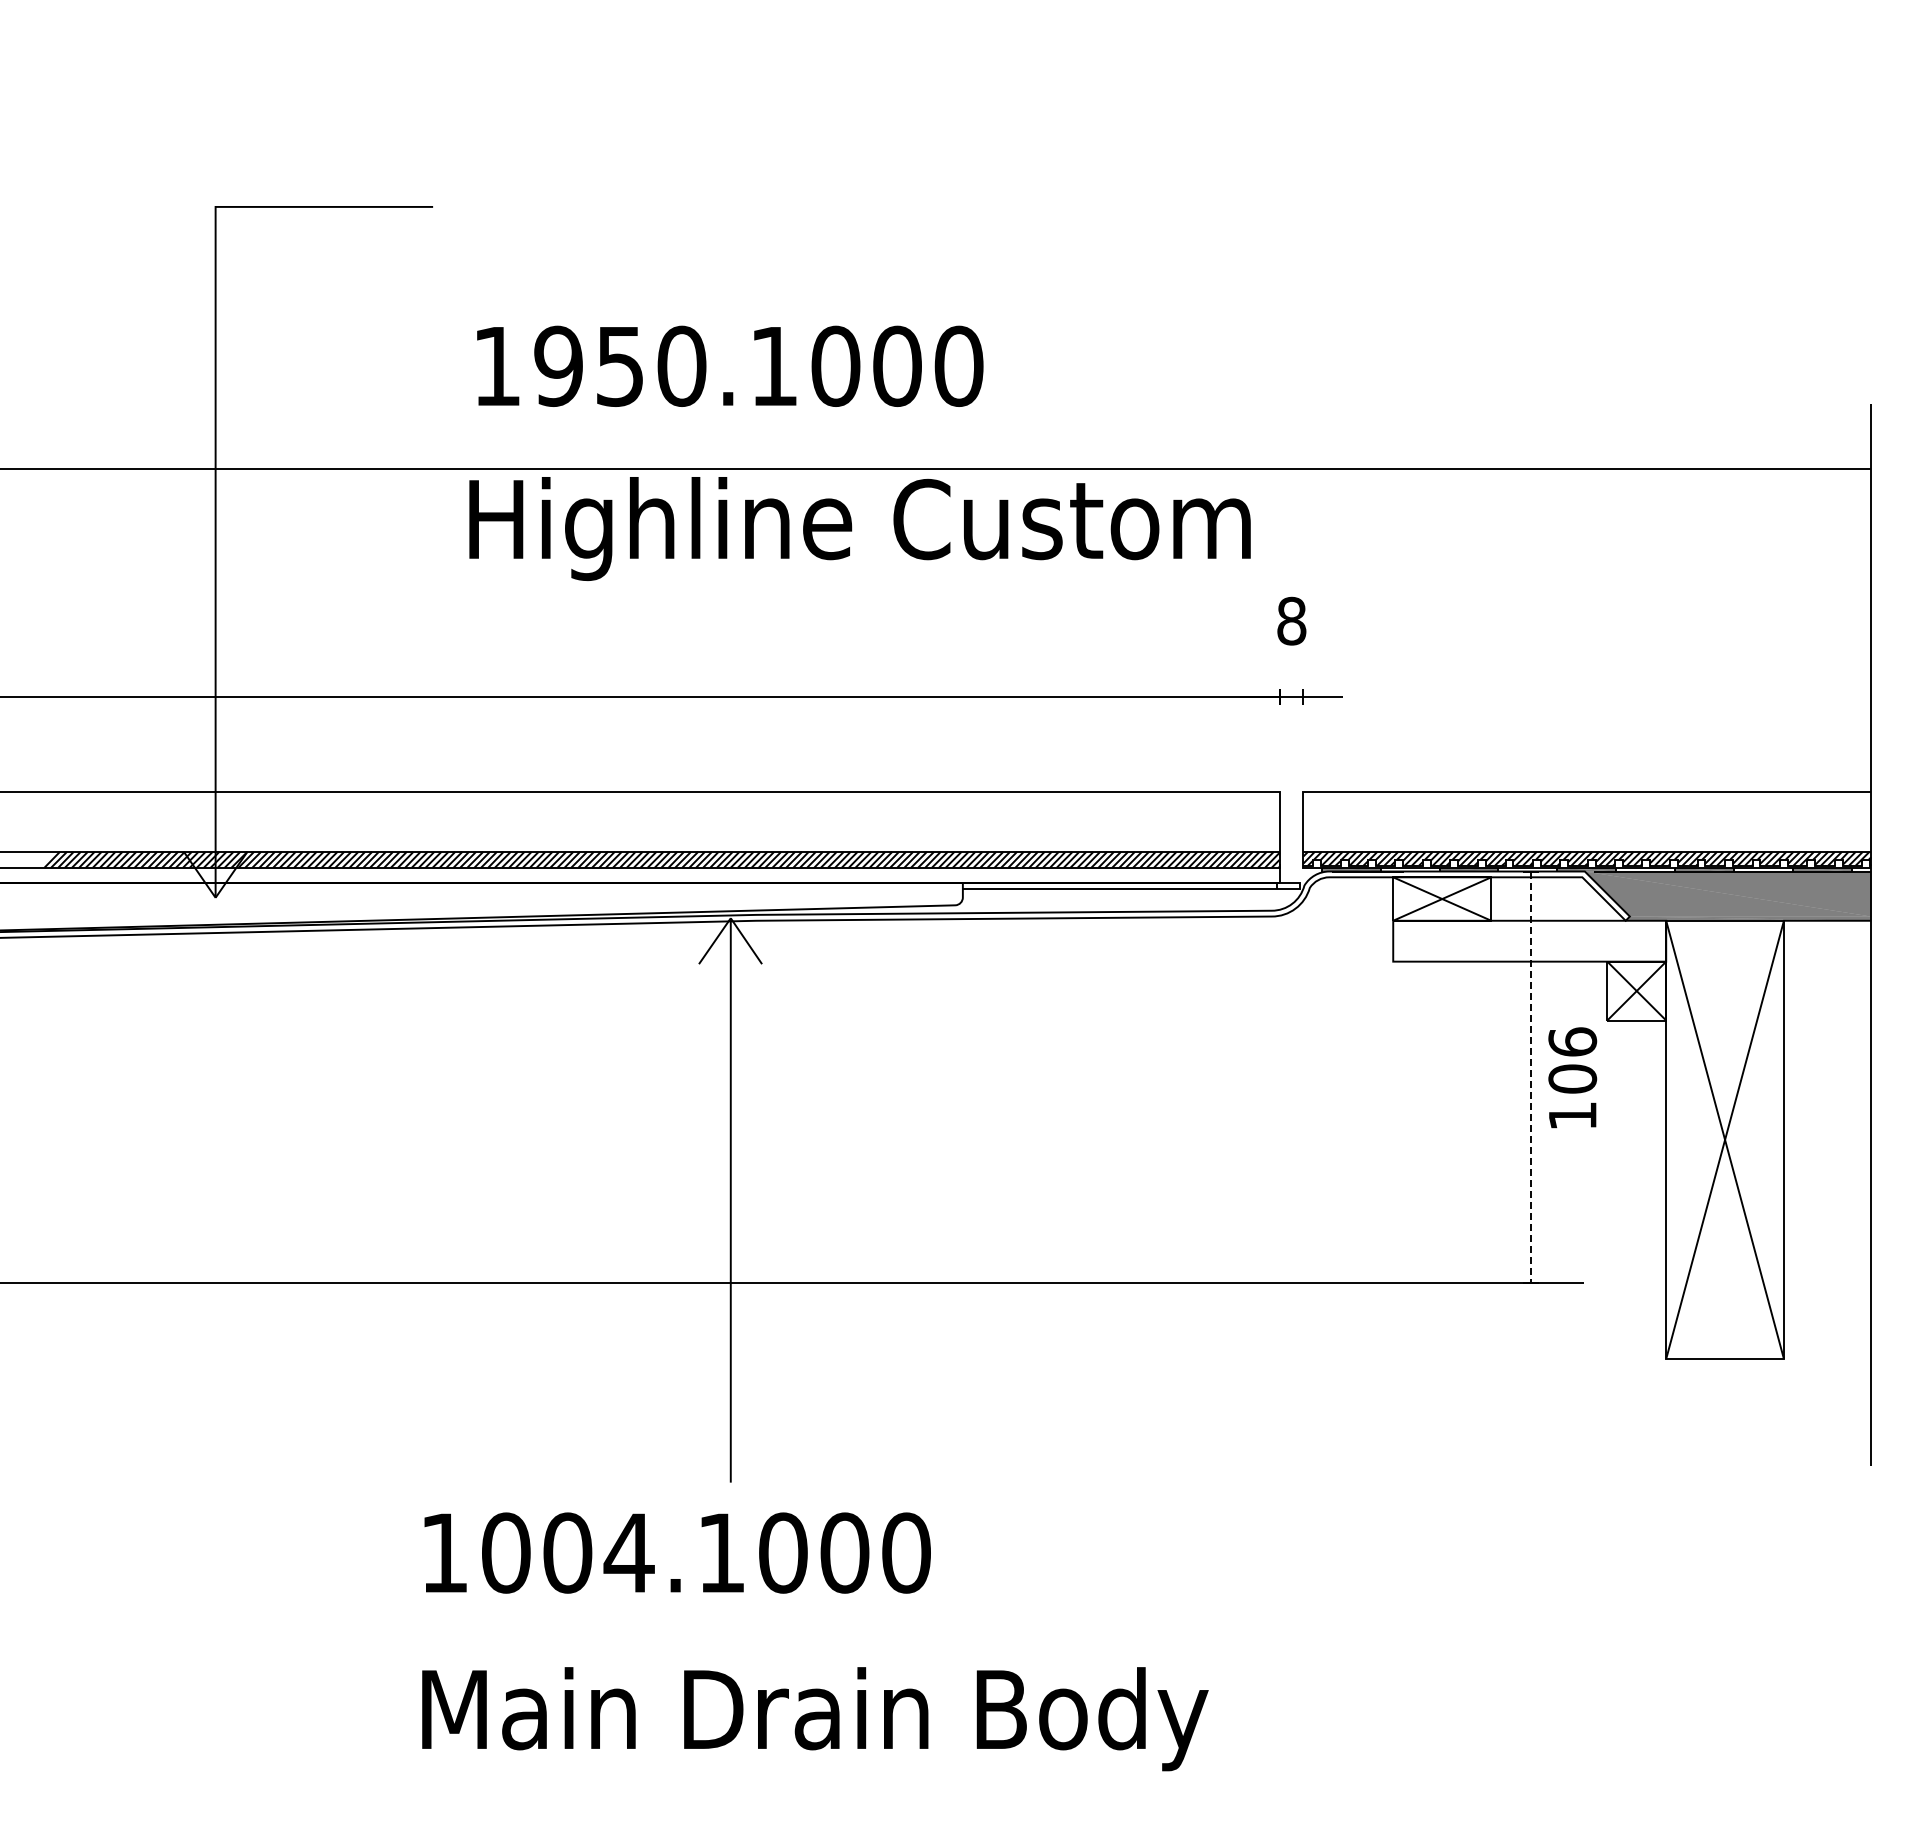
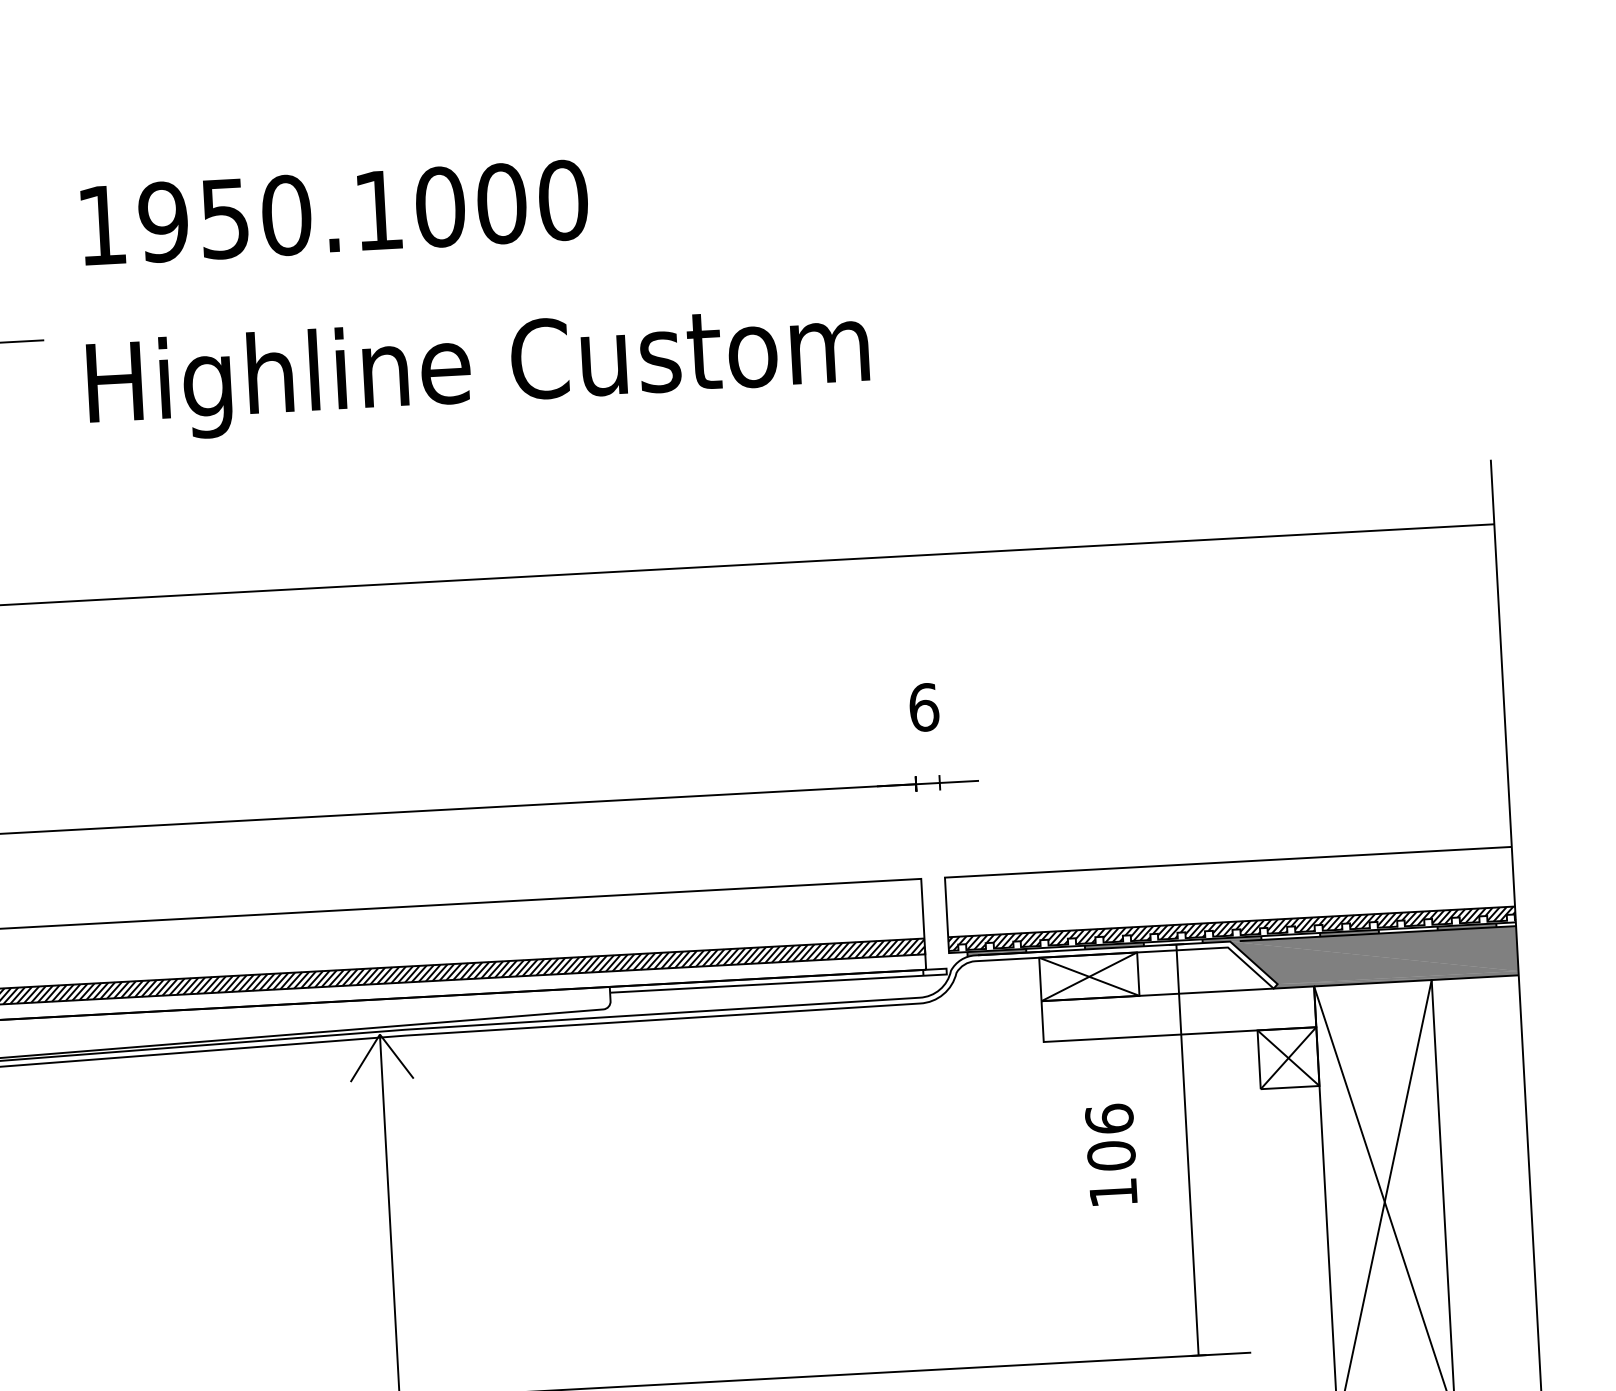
text: (730, 365) -> (335, 211), moved
text: (859, 528) -> (477, 371), moved
text: (1291, 620) -> (923, 706), 8 -> 6
line: (1530, 1077) -> (1187, 1150), dashed -> solid
text: (1572, 1077) -> (1111, 1154), moved

